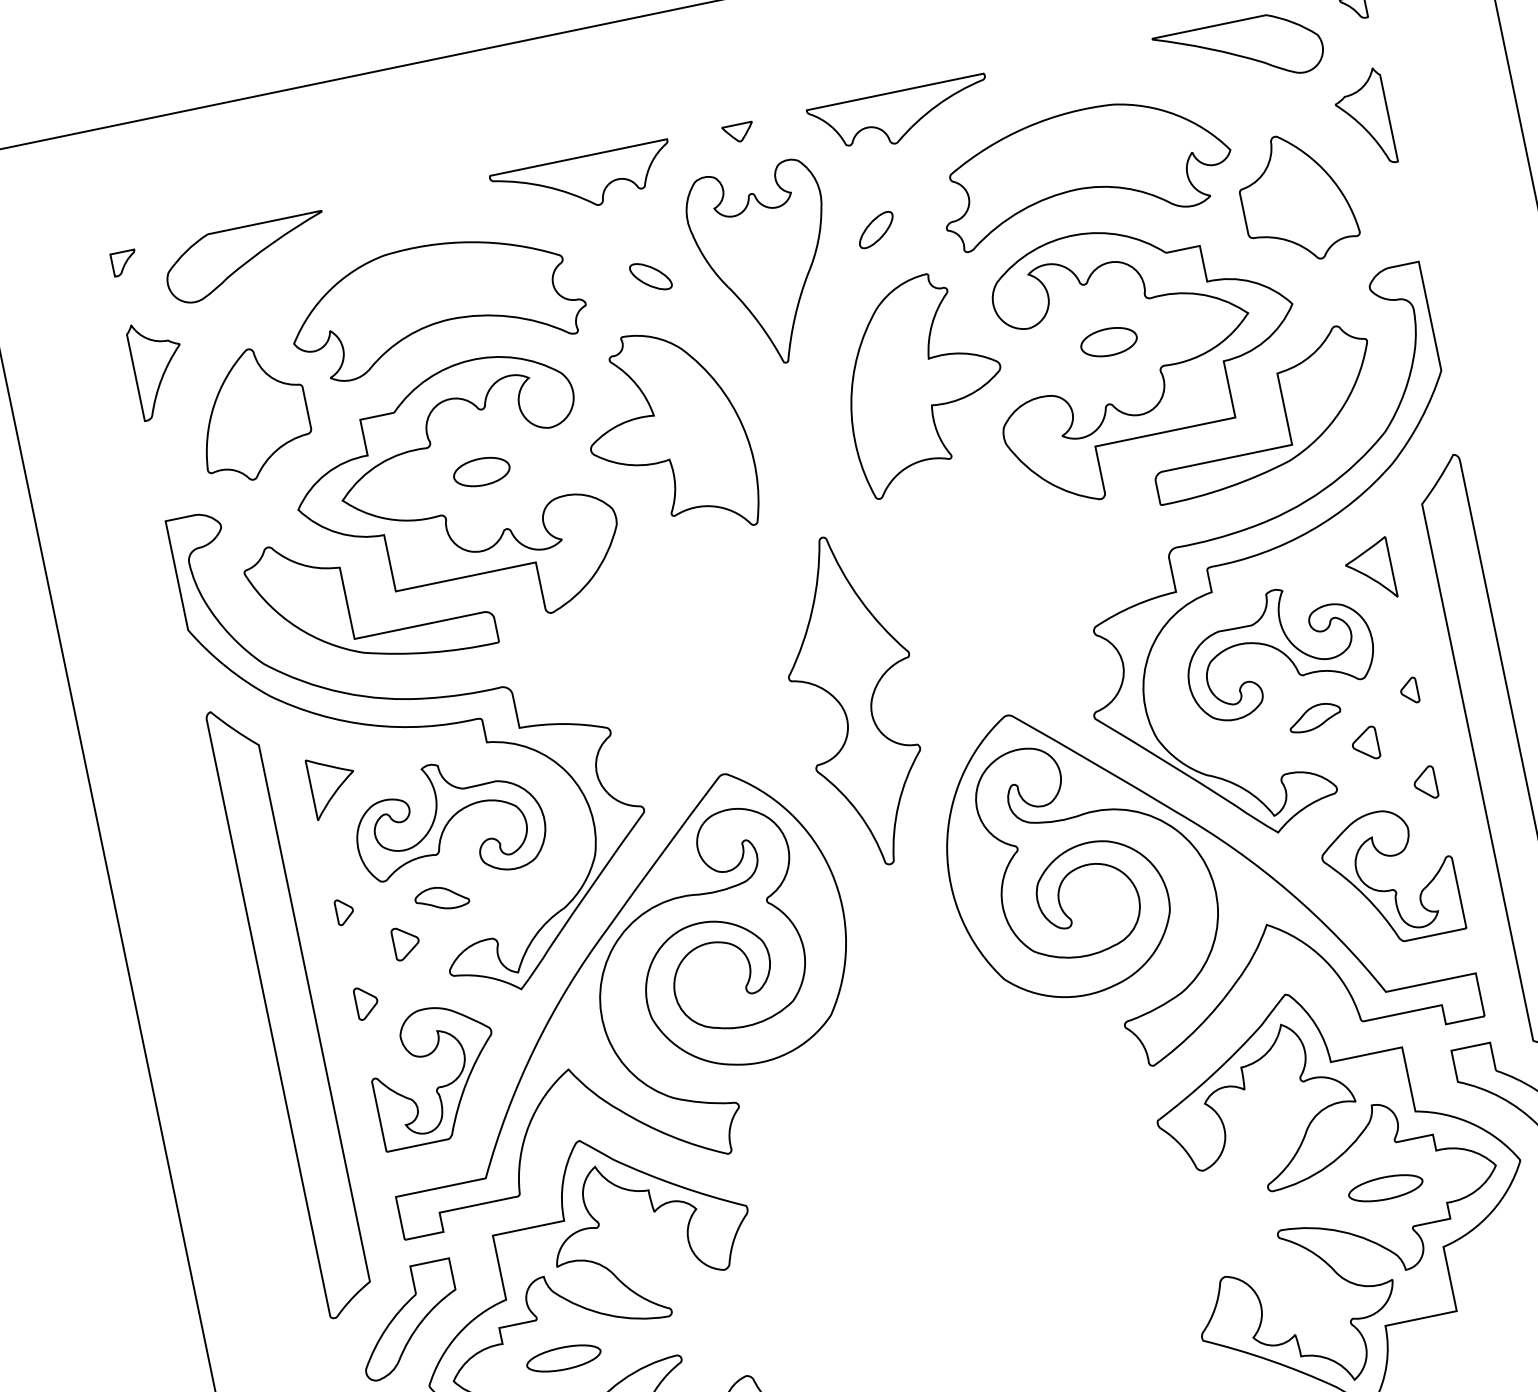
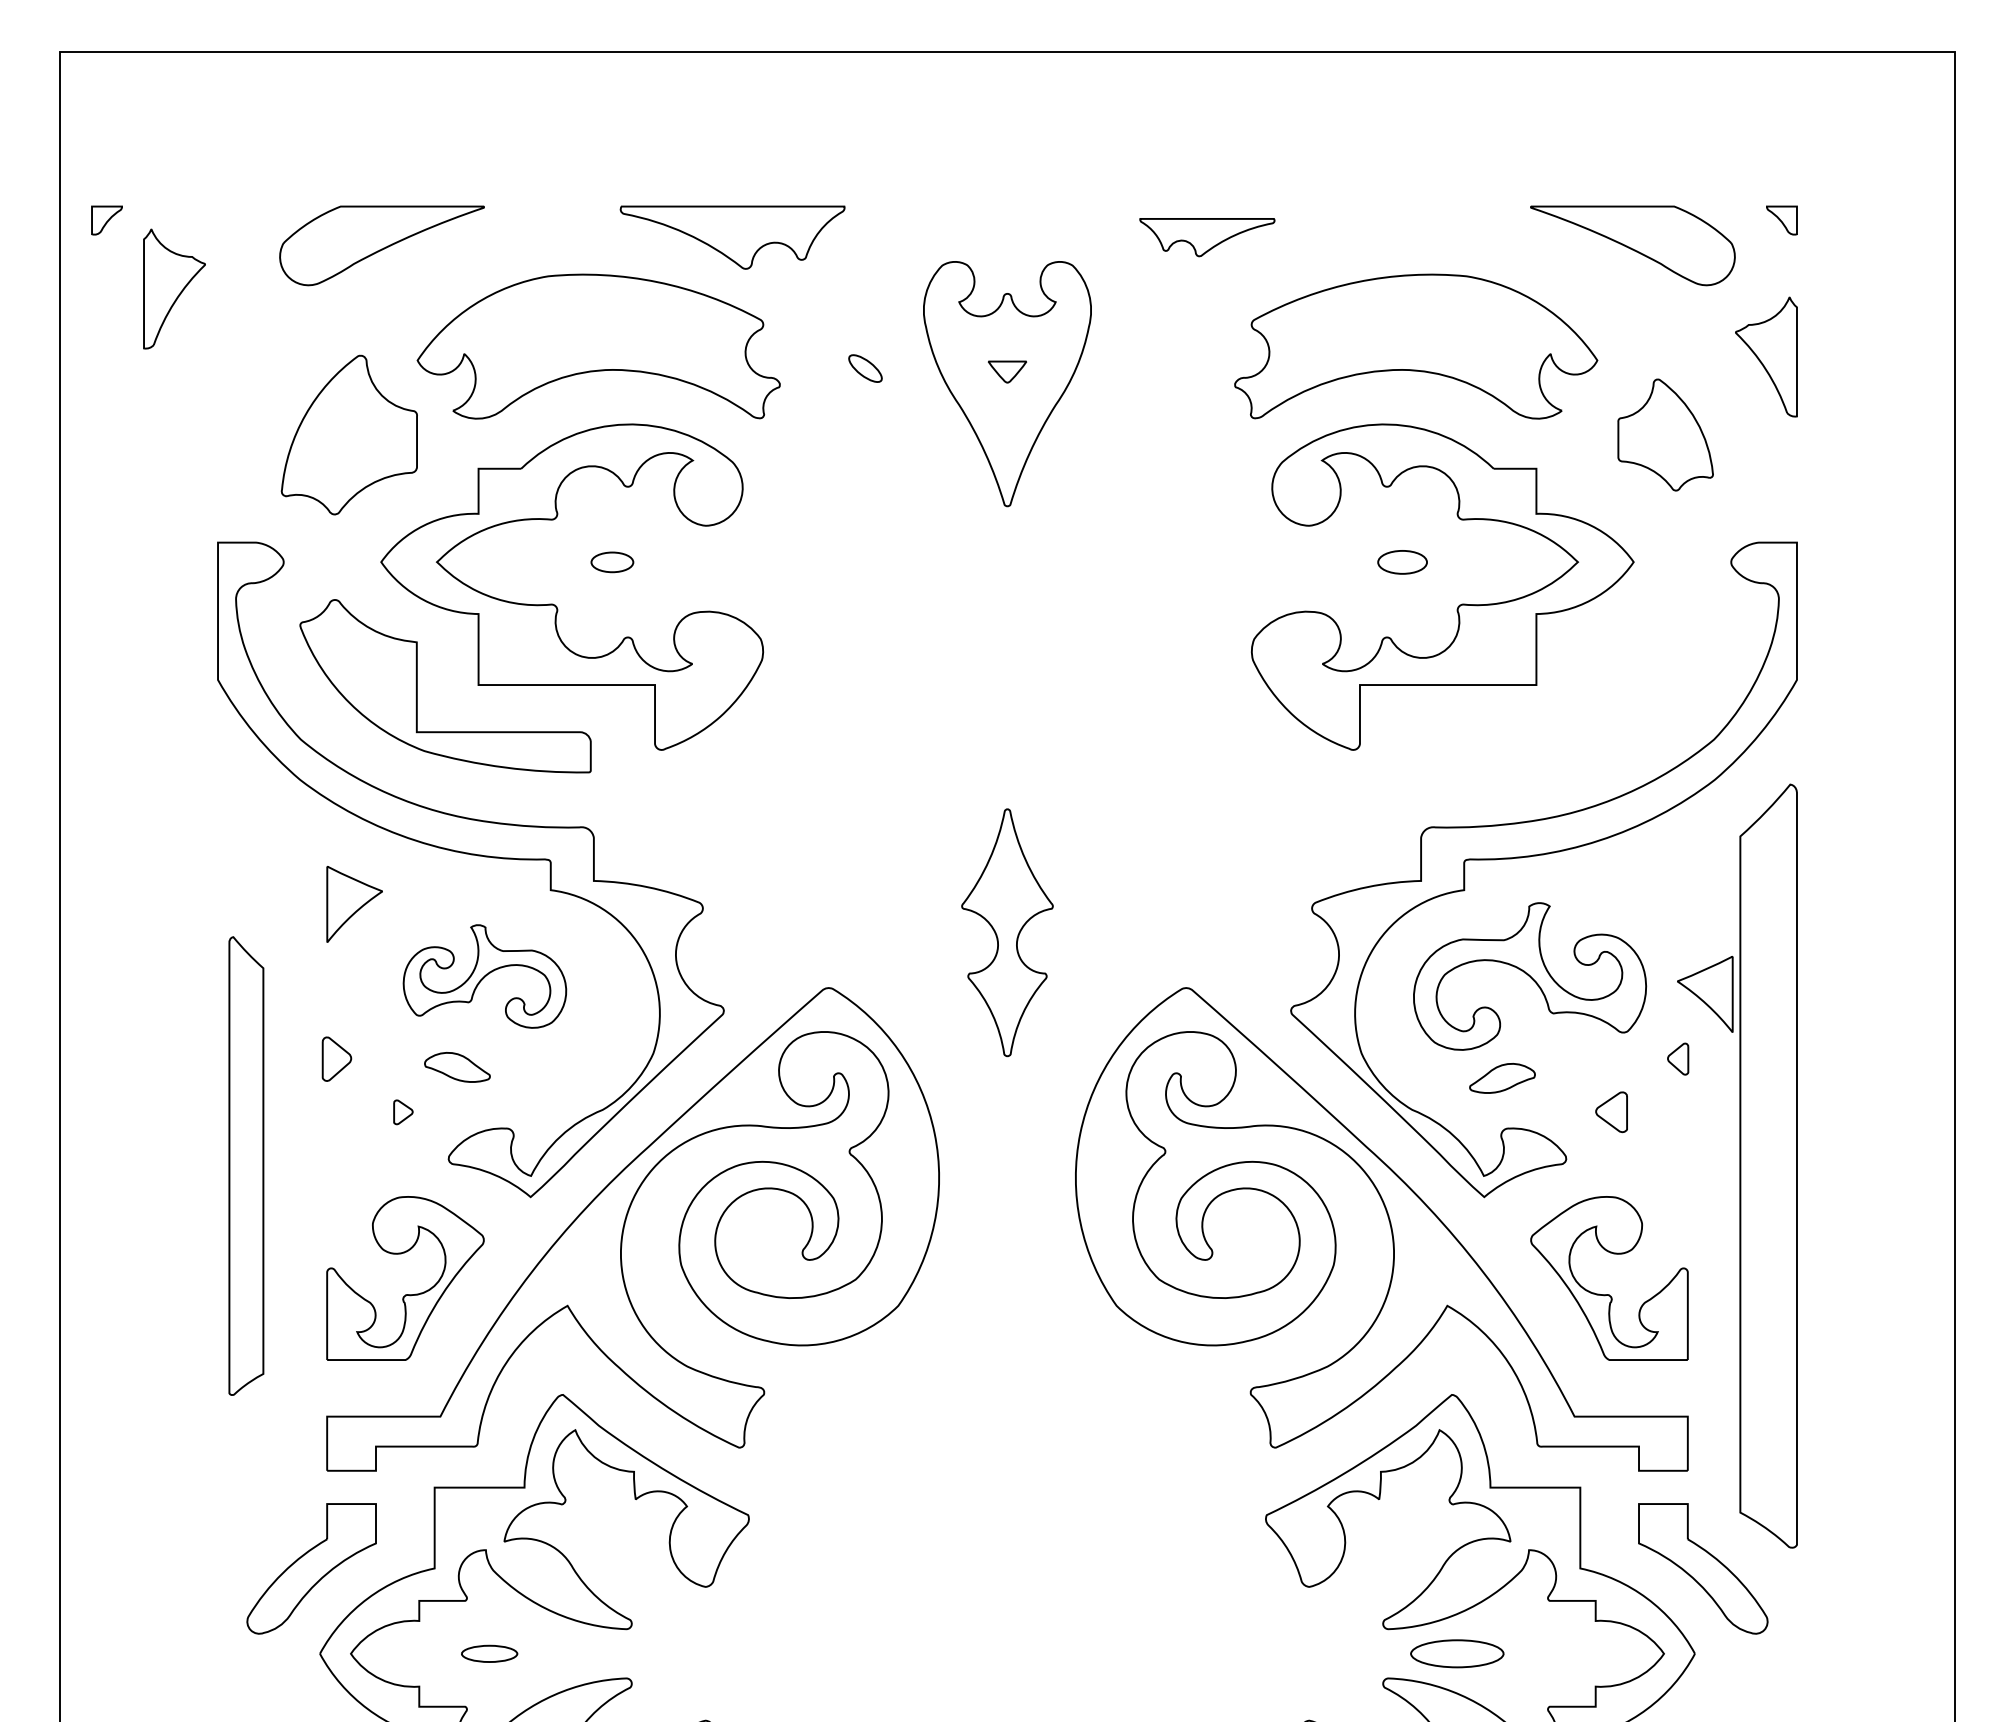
part: (900, 116) -> (1207, 237), size x0.6
part: (738, 132) -> (1007, 371), moved
part: (583, 182) -> (732, 237), moved
part: (1296, 197) -> (1665, 434), size x0.7
part: (876, 229) -> (1149, 368), removed
part: (124, 263) -> (106, 220), moved
part: (650, 276) -> (865, 368), size x0.7
part: (1108, 342) -> (1402, 562), size x0.7
part: (159, 368) -> (174, 288), moved
part: (923, 382) -> (1168, 564), removed
part: (1284, 408) -> (1597, 686), removed
part: (668, 435) -> (846, 564), removed
part: (481, 472) -> (612, 562), size x0.6
part: (1369, 571) -> (1705, 994), moved
part: (856, 700) -> (1007, 932), size x0.6
part: (1314, 717) -> (1502, 1078), moved
part: (1425, 783) -> (1674, 1174), removed
part: (448, 821) -> (484, 976), size x0.7
part: (344, 911) -> (336, 1058), size x1.4
part: (406, 943) -> (403, 1112), size x0.6
part: (366, 1002) -> (340, 1174), removed
part: (290, 1010) -> (246, 1165), size x0.6
part: (1385, 1187) -> (1457, 1653), moved
part: (563, 1358) -> (489, 1653), size x0.6

